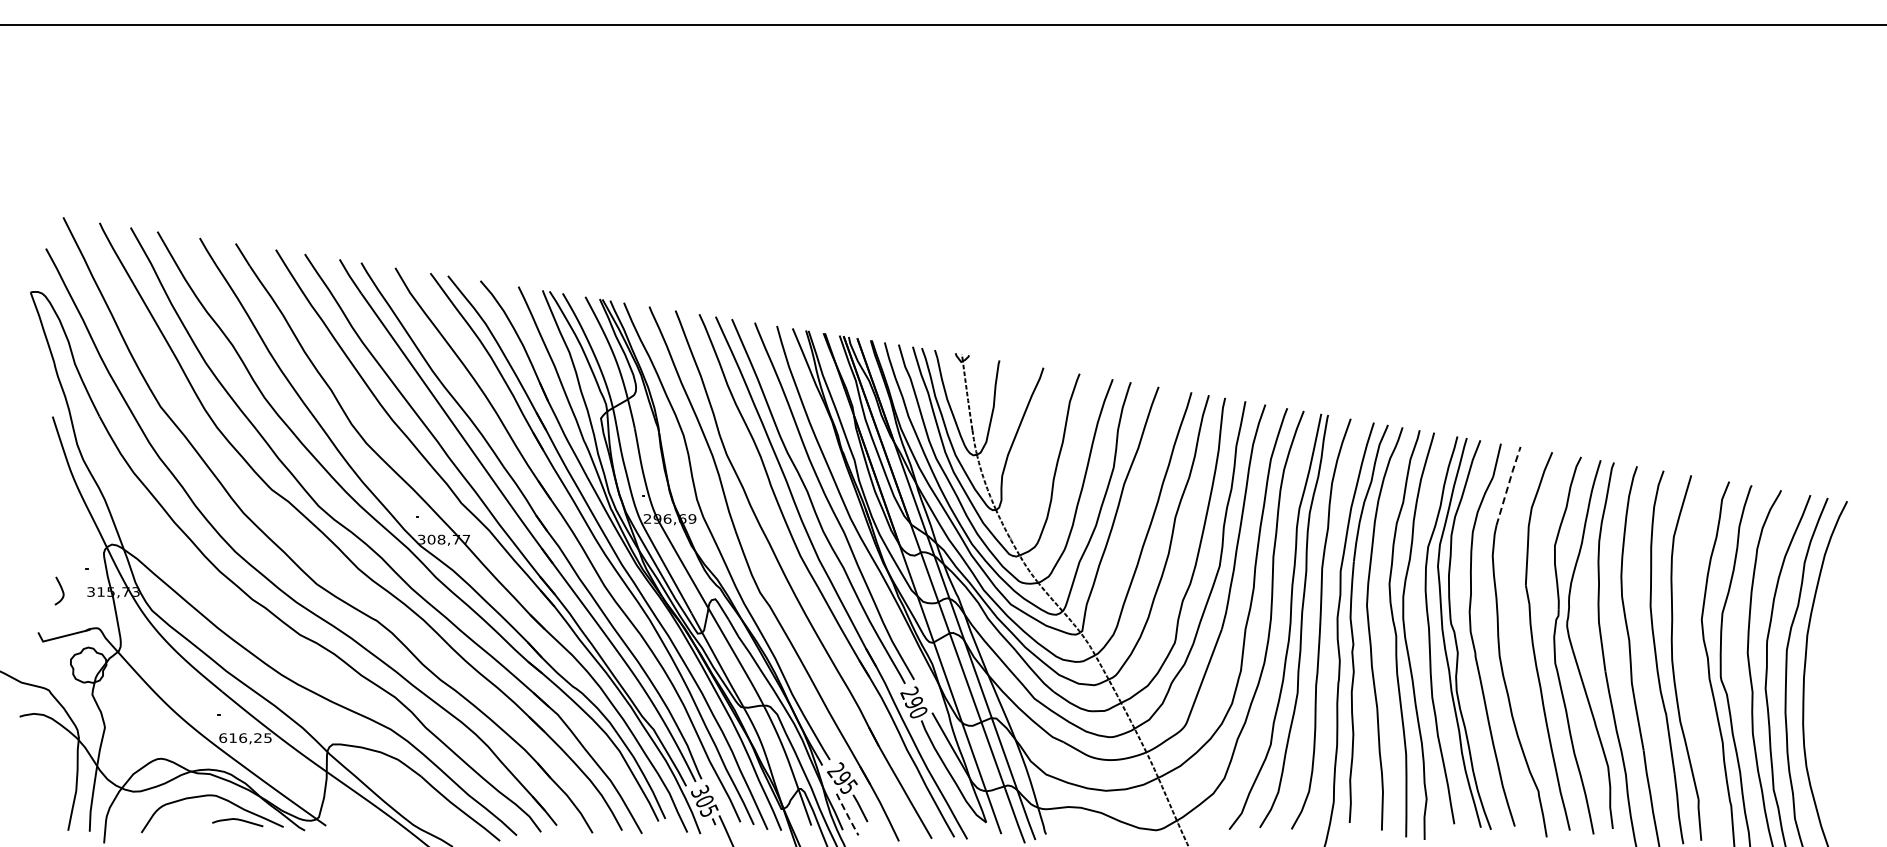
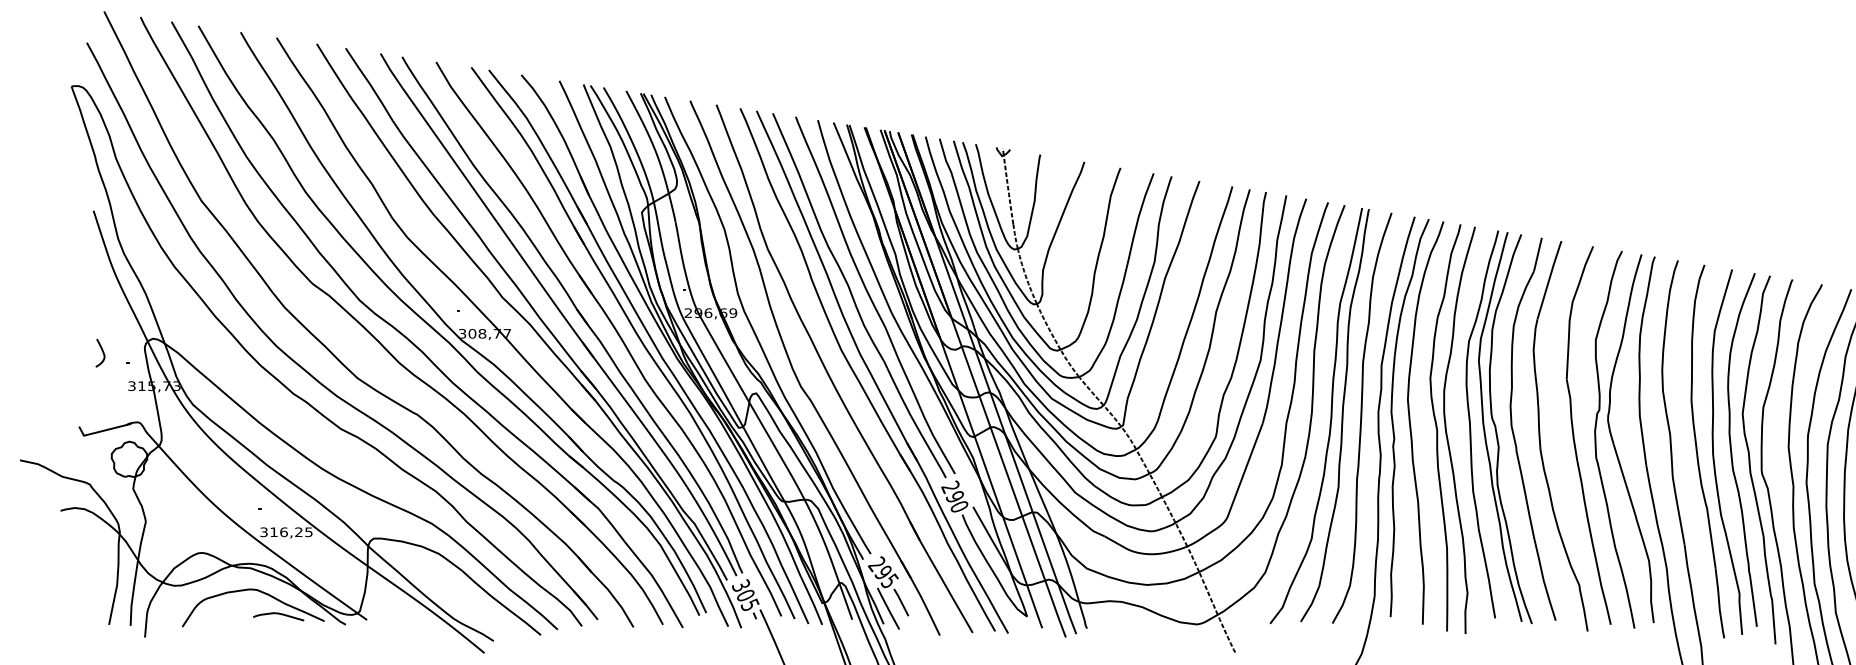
line: (1508, 484) -> (1549, 278), dashed -> solid
curve: (61, 590) -> (102, 352), moved
curve: (1691, 656) -> (1732, 450), added
text: (223, 737) -> (264, 531), 616,25 -> 316,25
line: (847, 815) -> (888, 609), dashed -> solid

